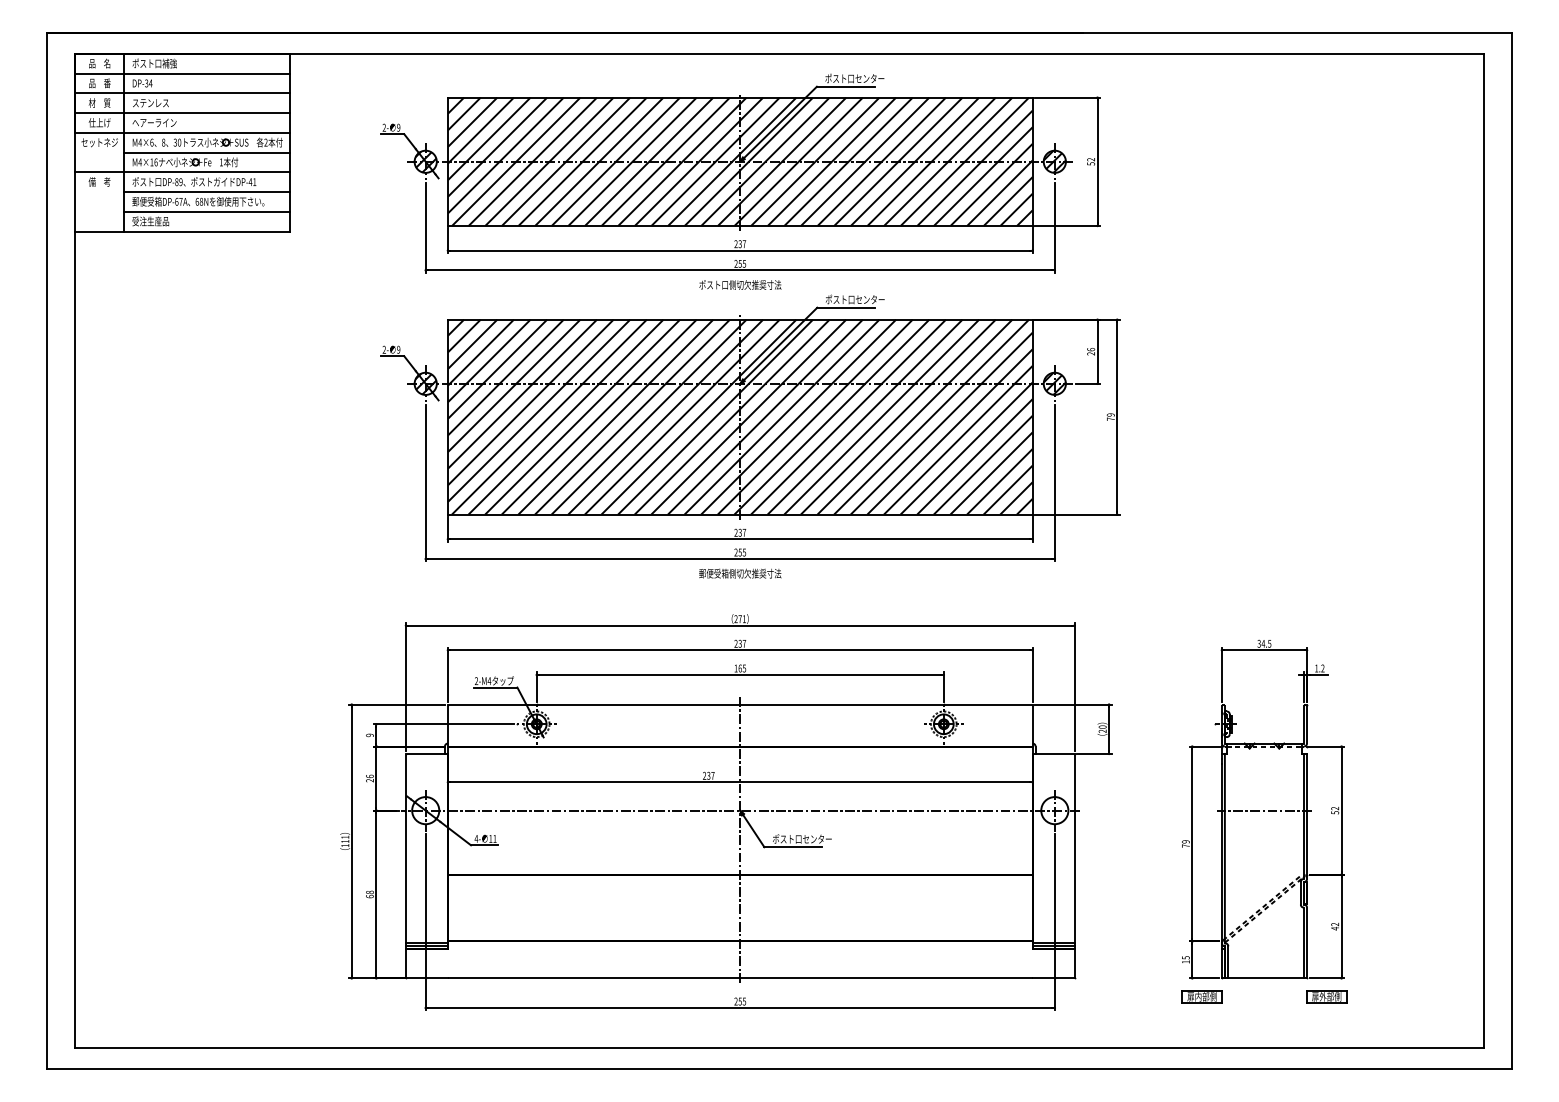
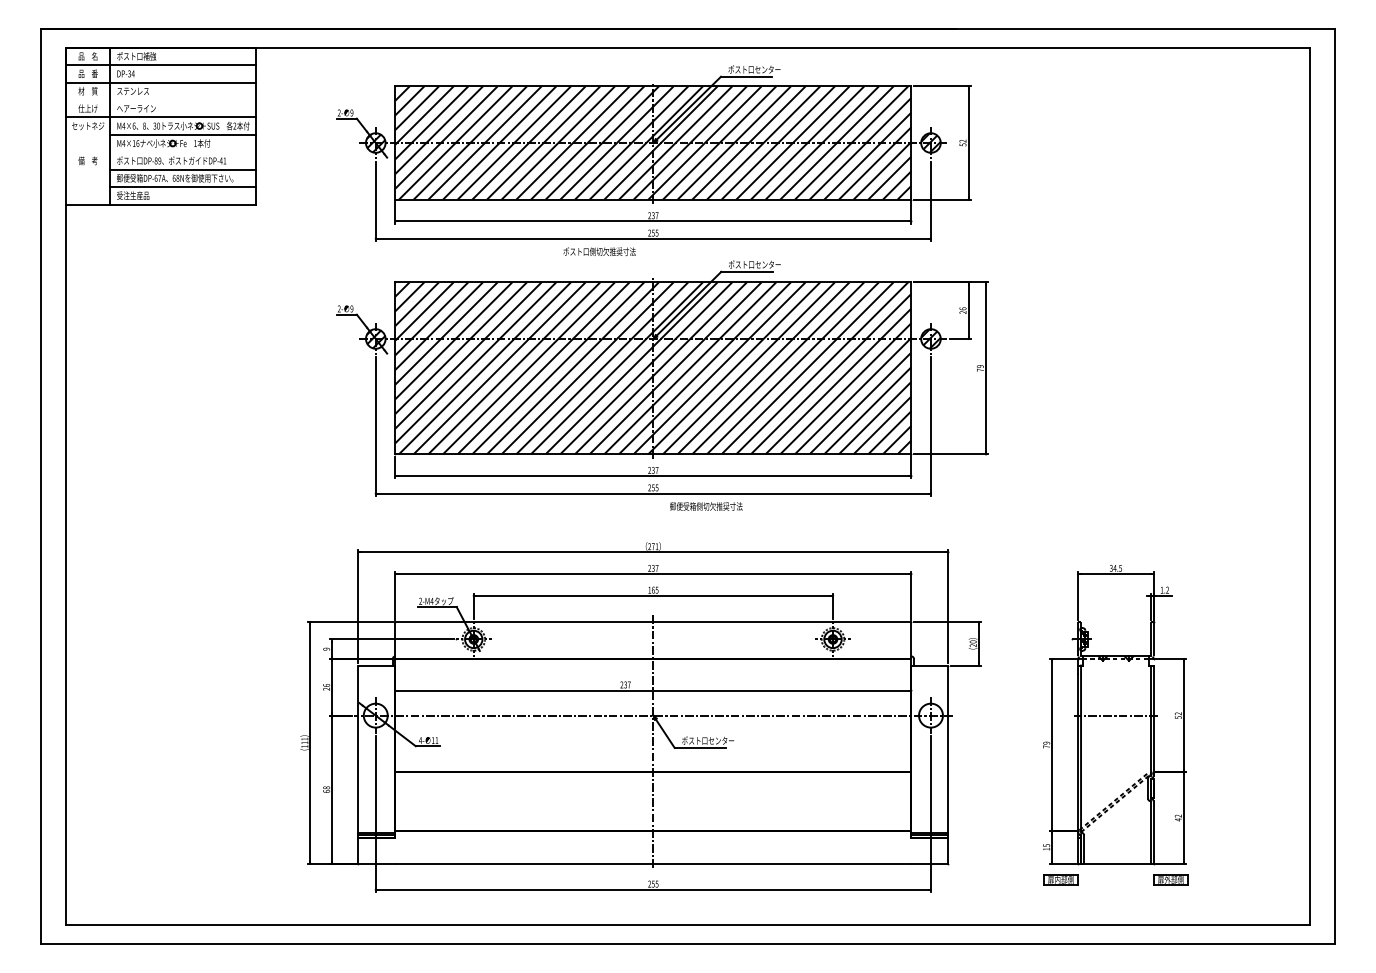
line: (182, 113) -> (161, 100), removed
line: (182, 172) -> (161, 152), removed
text: (740, 284) -> (599, 251), moved
text: (740, 573) -> (706, 506), moved

